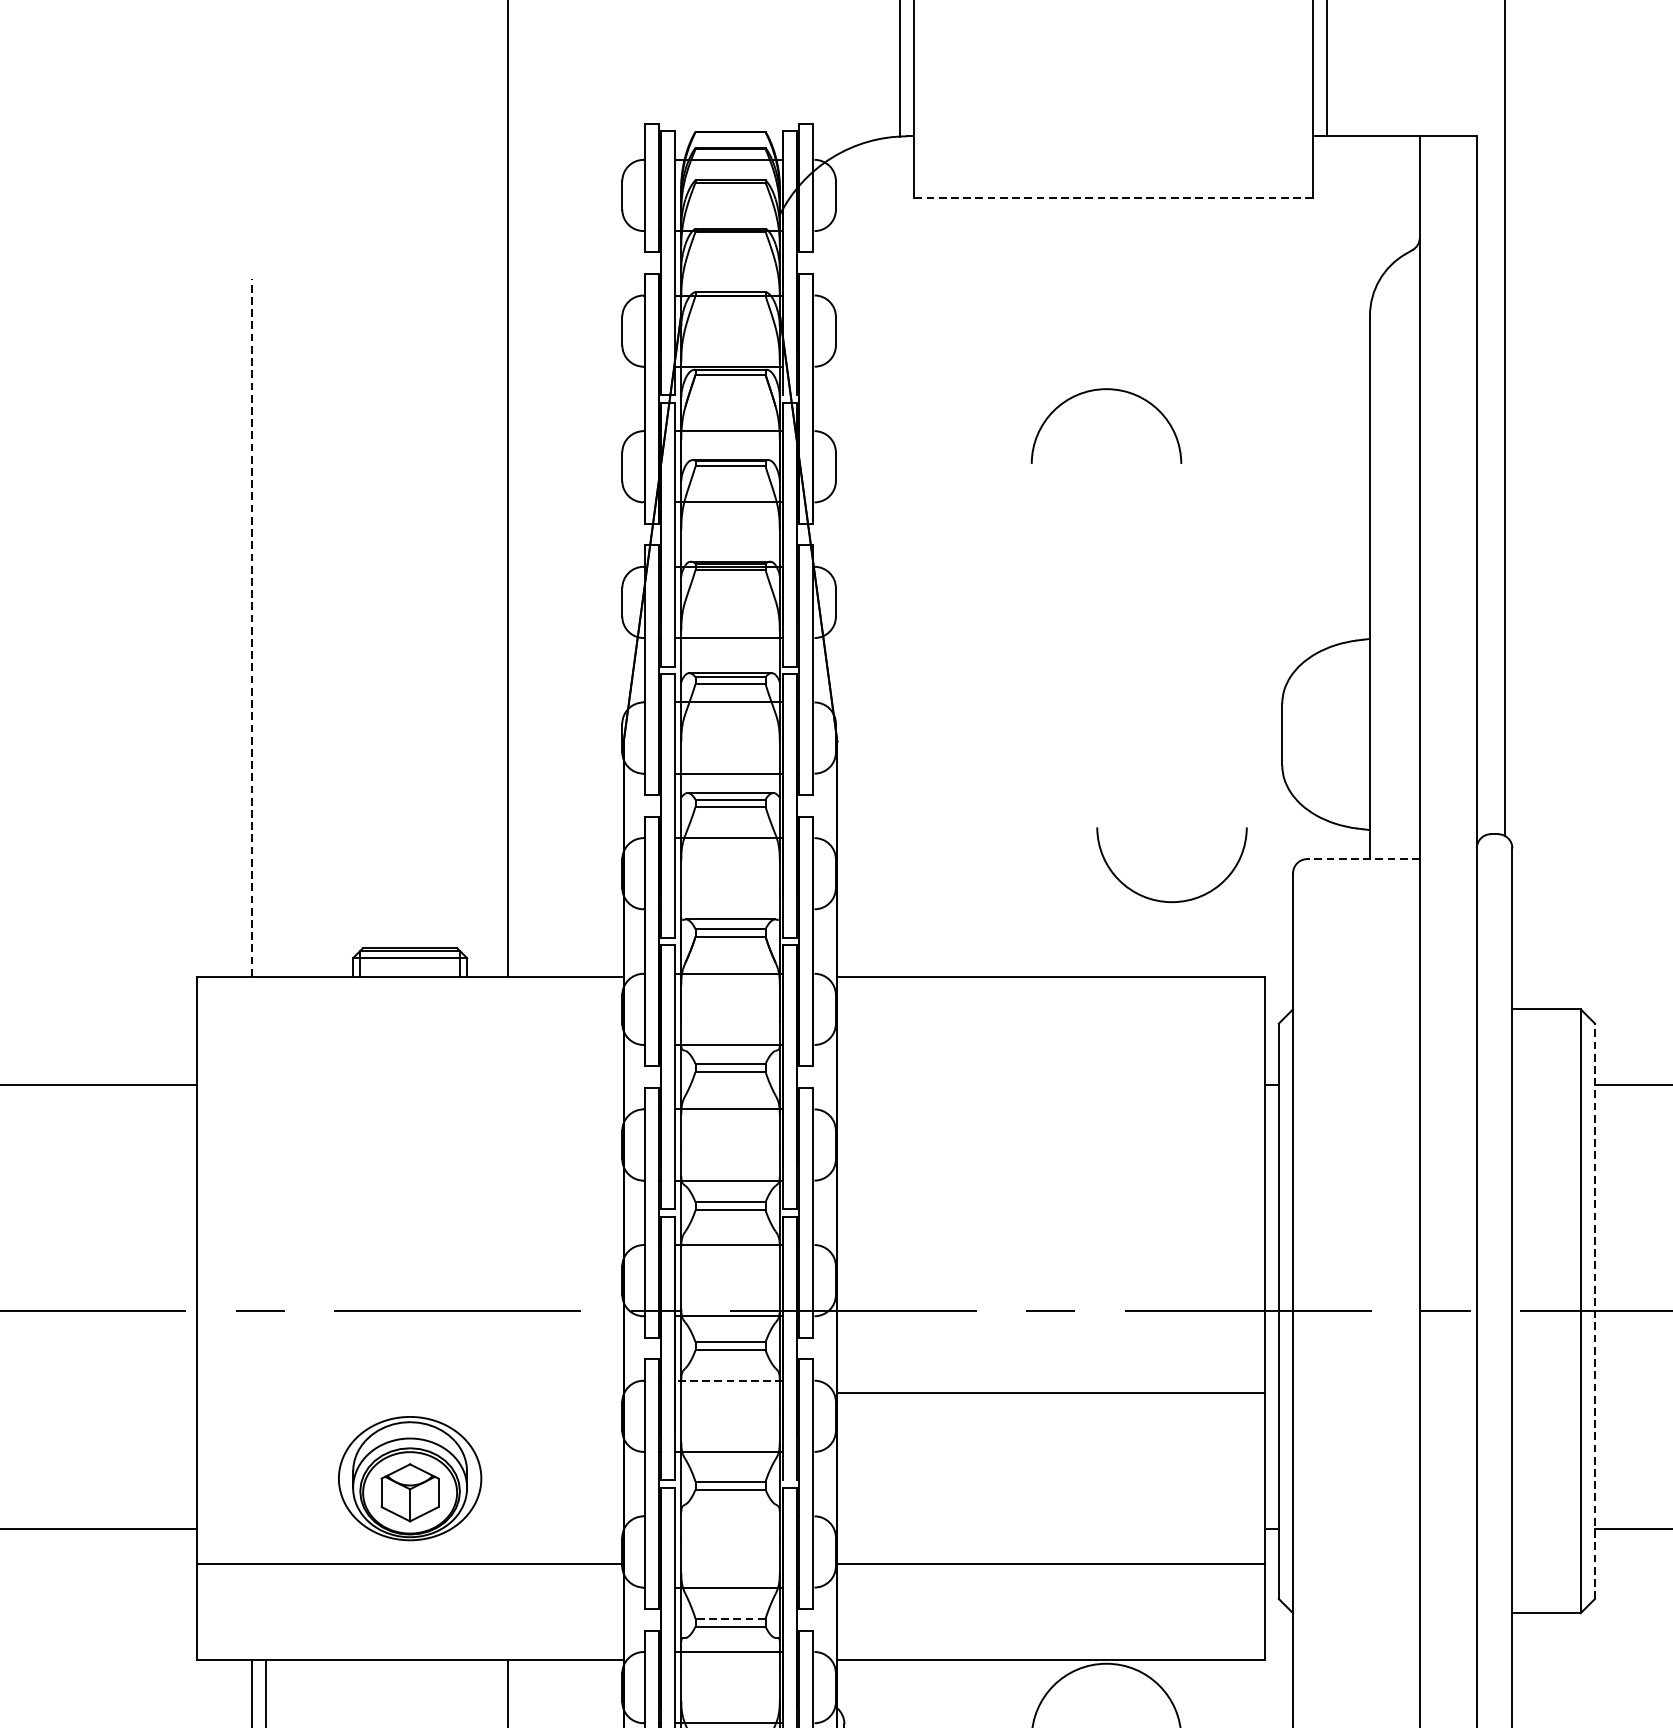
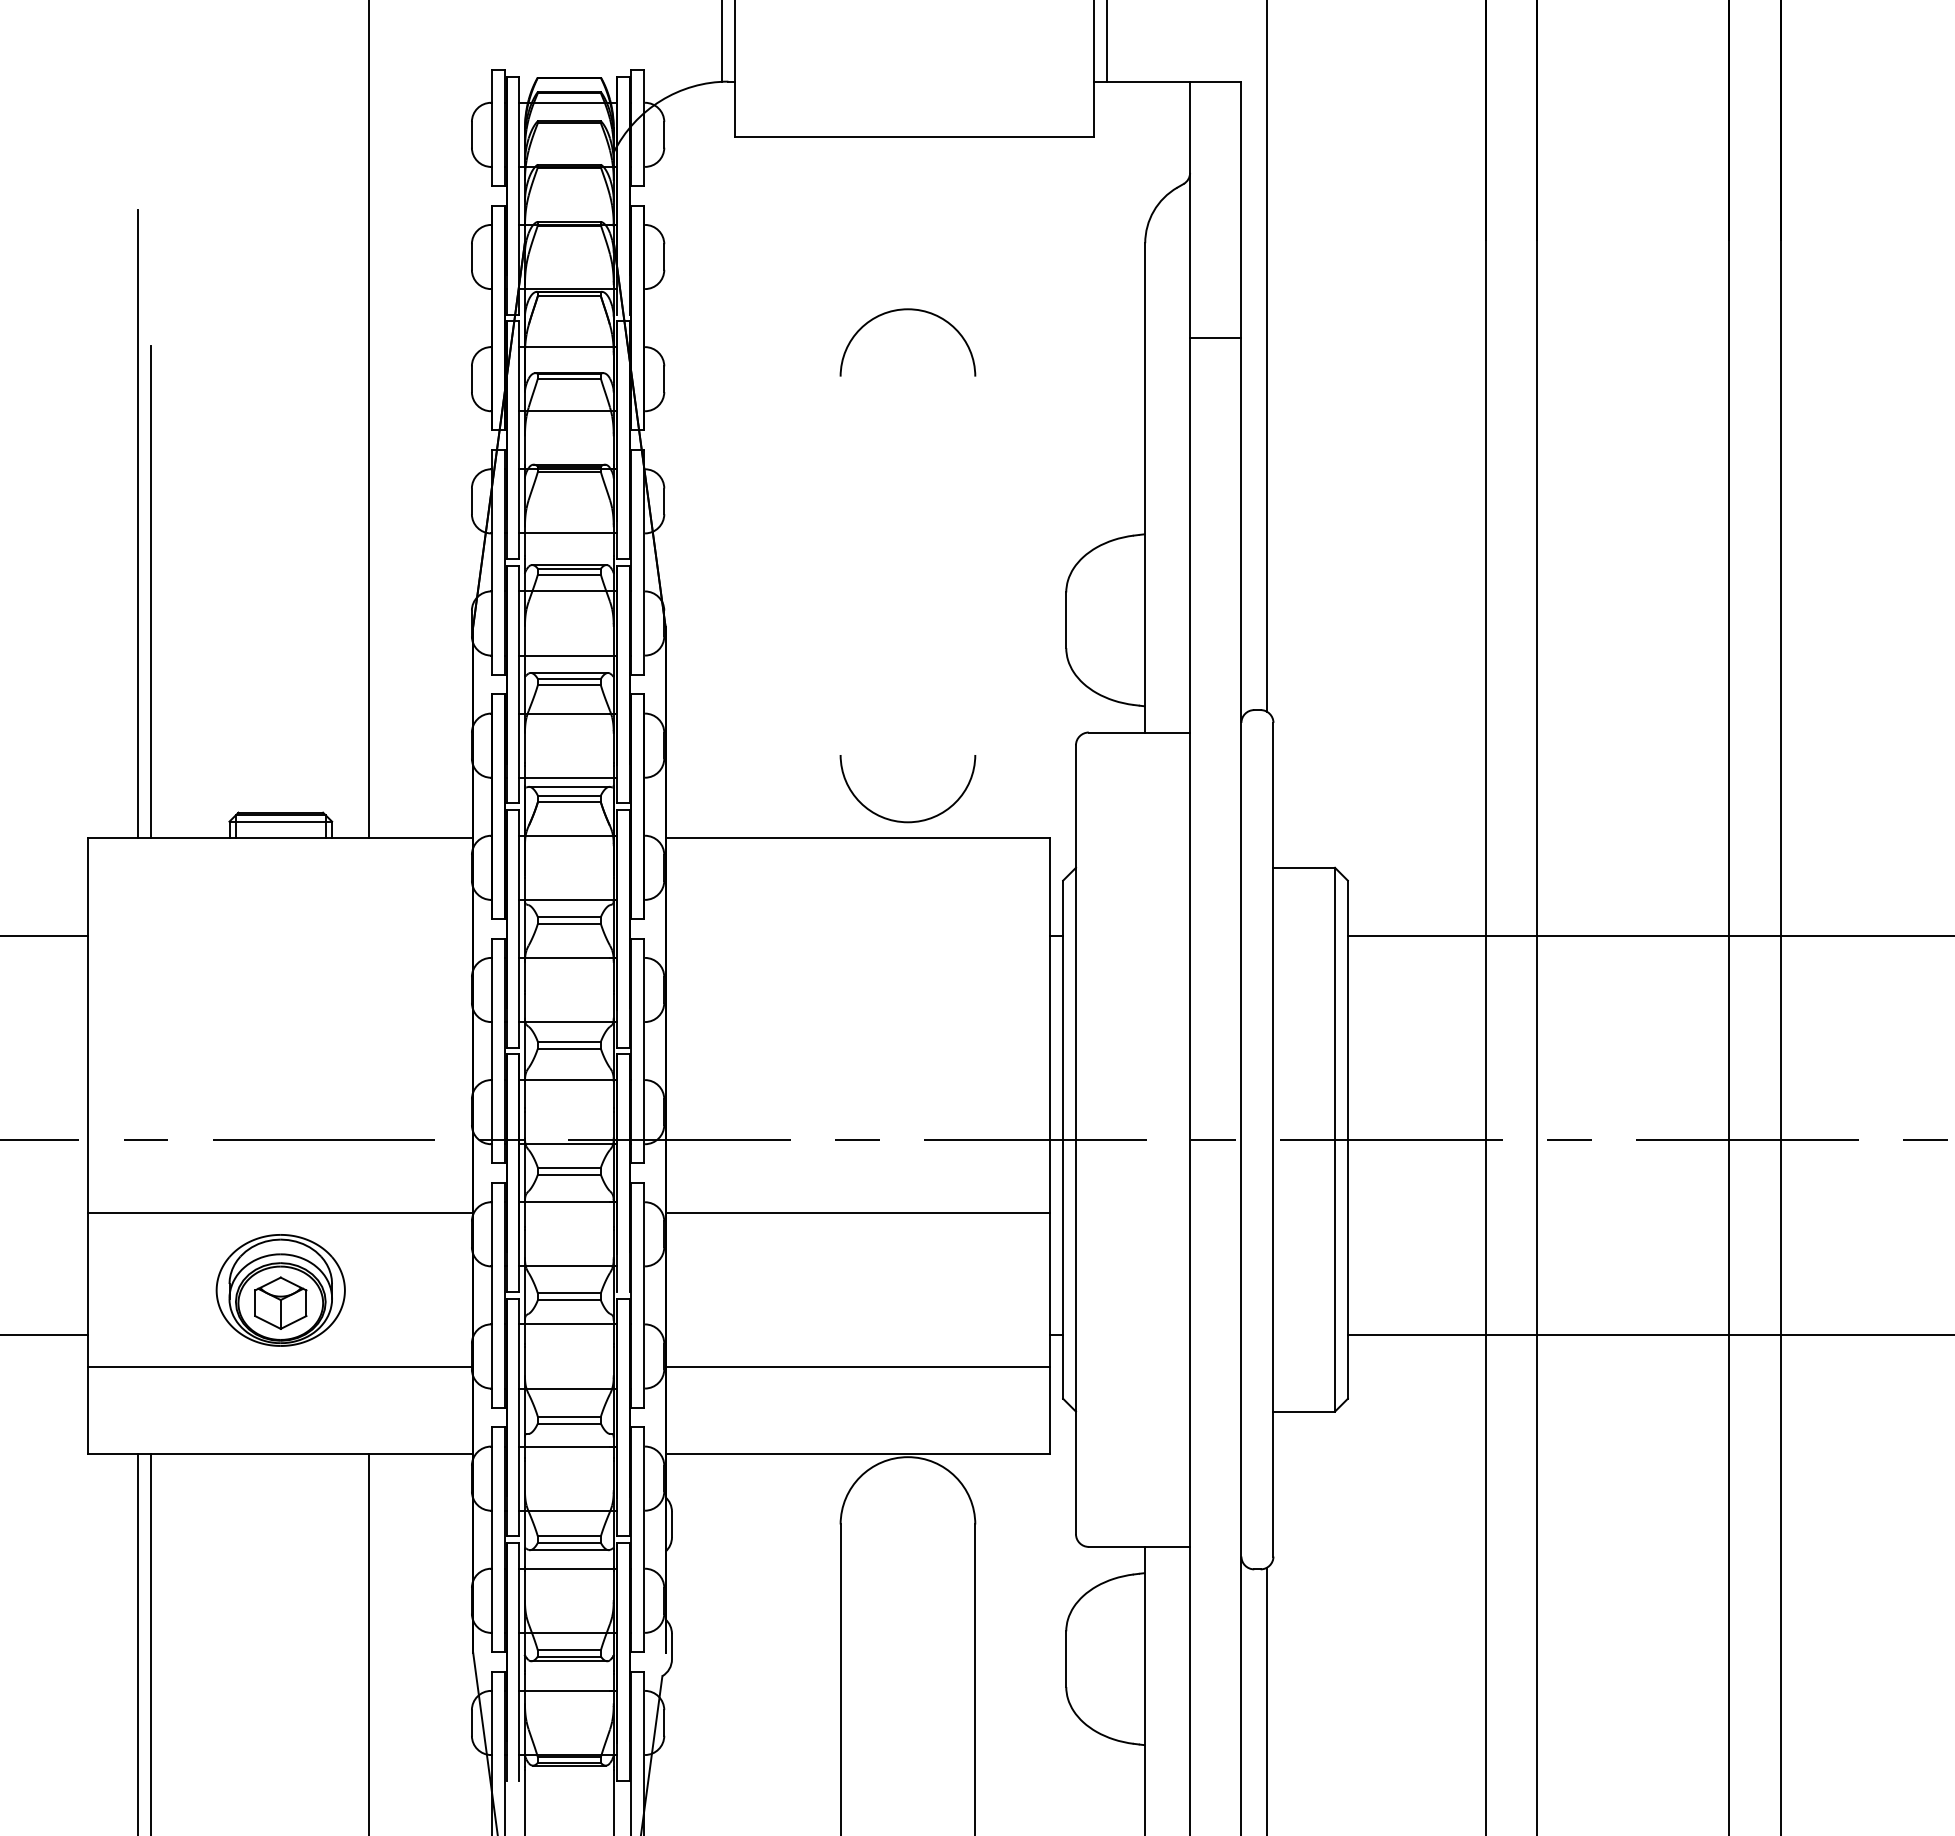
line: (1113, 197) -> (914, 136), dashed -> solid
line: (1448, 421) -> (1215, 338), added
line: (252, 627) -> (138, 523), dashed -> solid
line: (266, 702) -> (151, 591), added
line: (1363, 859) -> (1139, 732), dashed -> solid
arc: (1163, 900) -> (900, 820), moved
line: (728, 909) -> (567, 777), added
line: (1594, 1311) -> (1347, 1139), dashed -> solid
line: (729, 1380) -> (568, 1202), dashed -> solid
line: (409, 1393) -> (280, 1213), added
line: (728, 1516) -> (567, 1324), added
line: (730, 1618) -> (569, 1416), dashed -> solid

